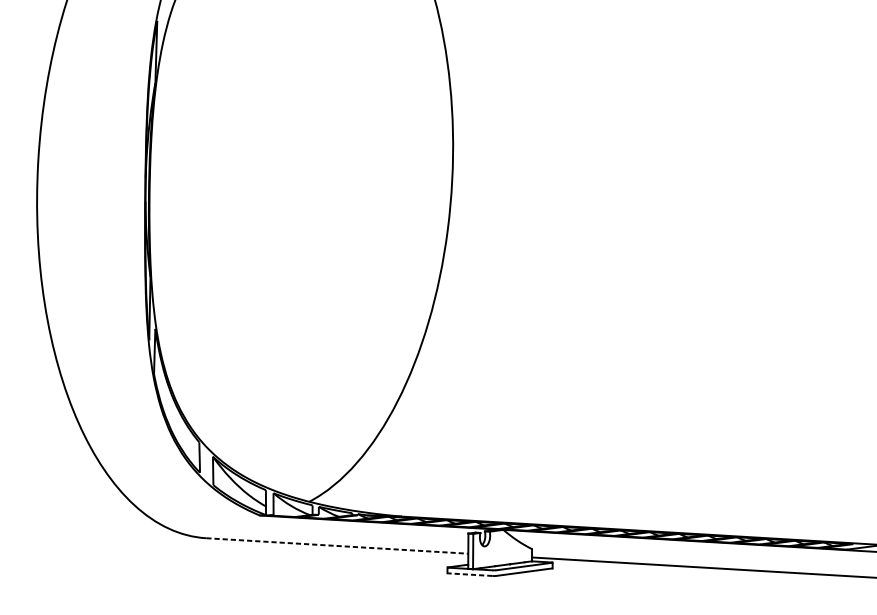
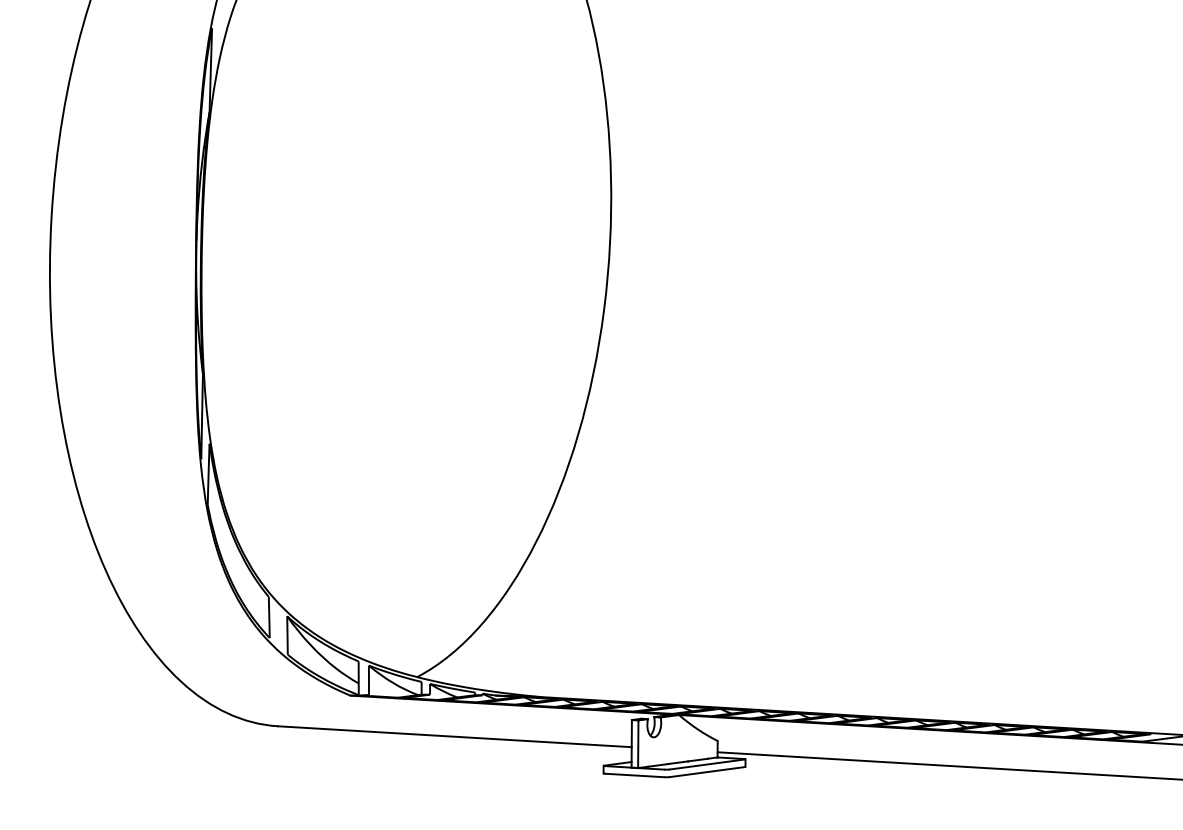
line: (337, 545) -> (455, 736), dashed -> solid
line: (470, 574) -> (634, 775), dashed -> solid

